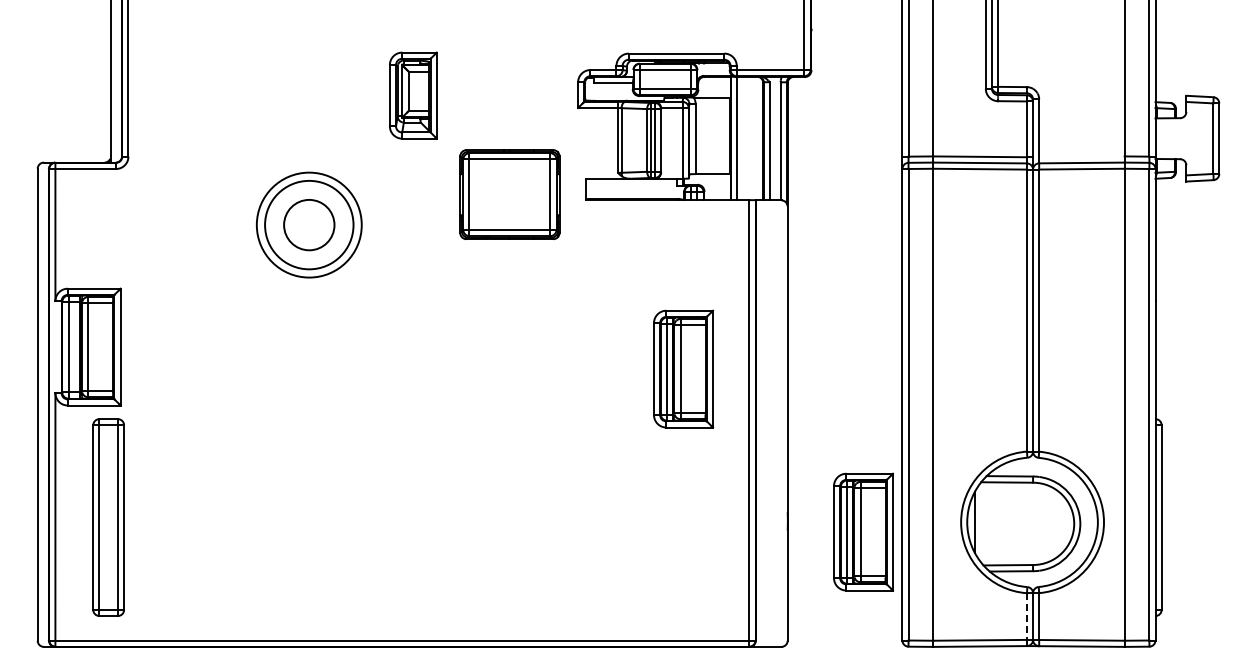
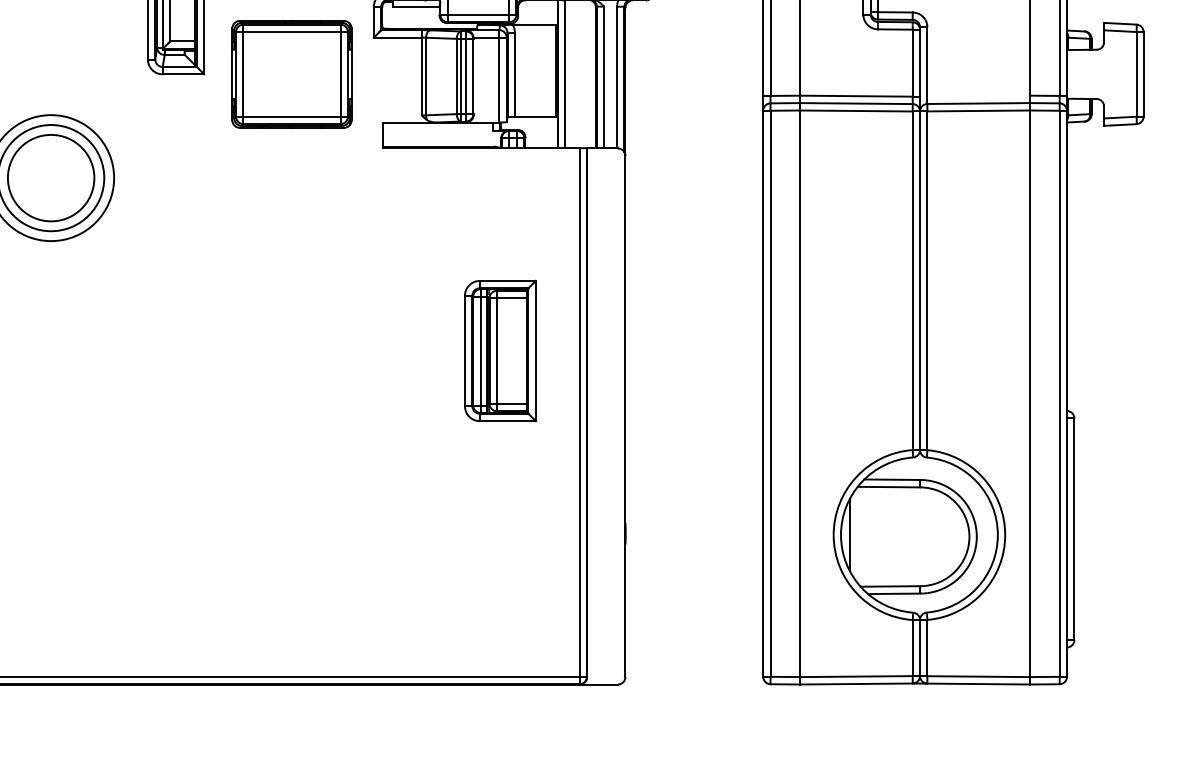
part: (509, 194) -> (291, 74), moved
circle: (309, 225) -> (51, 178), size x1.43
part: (863, 531) -> (716, 545), removed
line: (1026, 617) -> (912, 649), dashed -> solid

